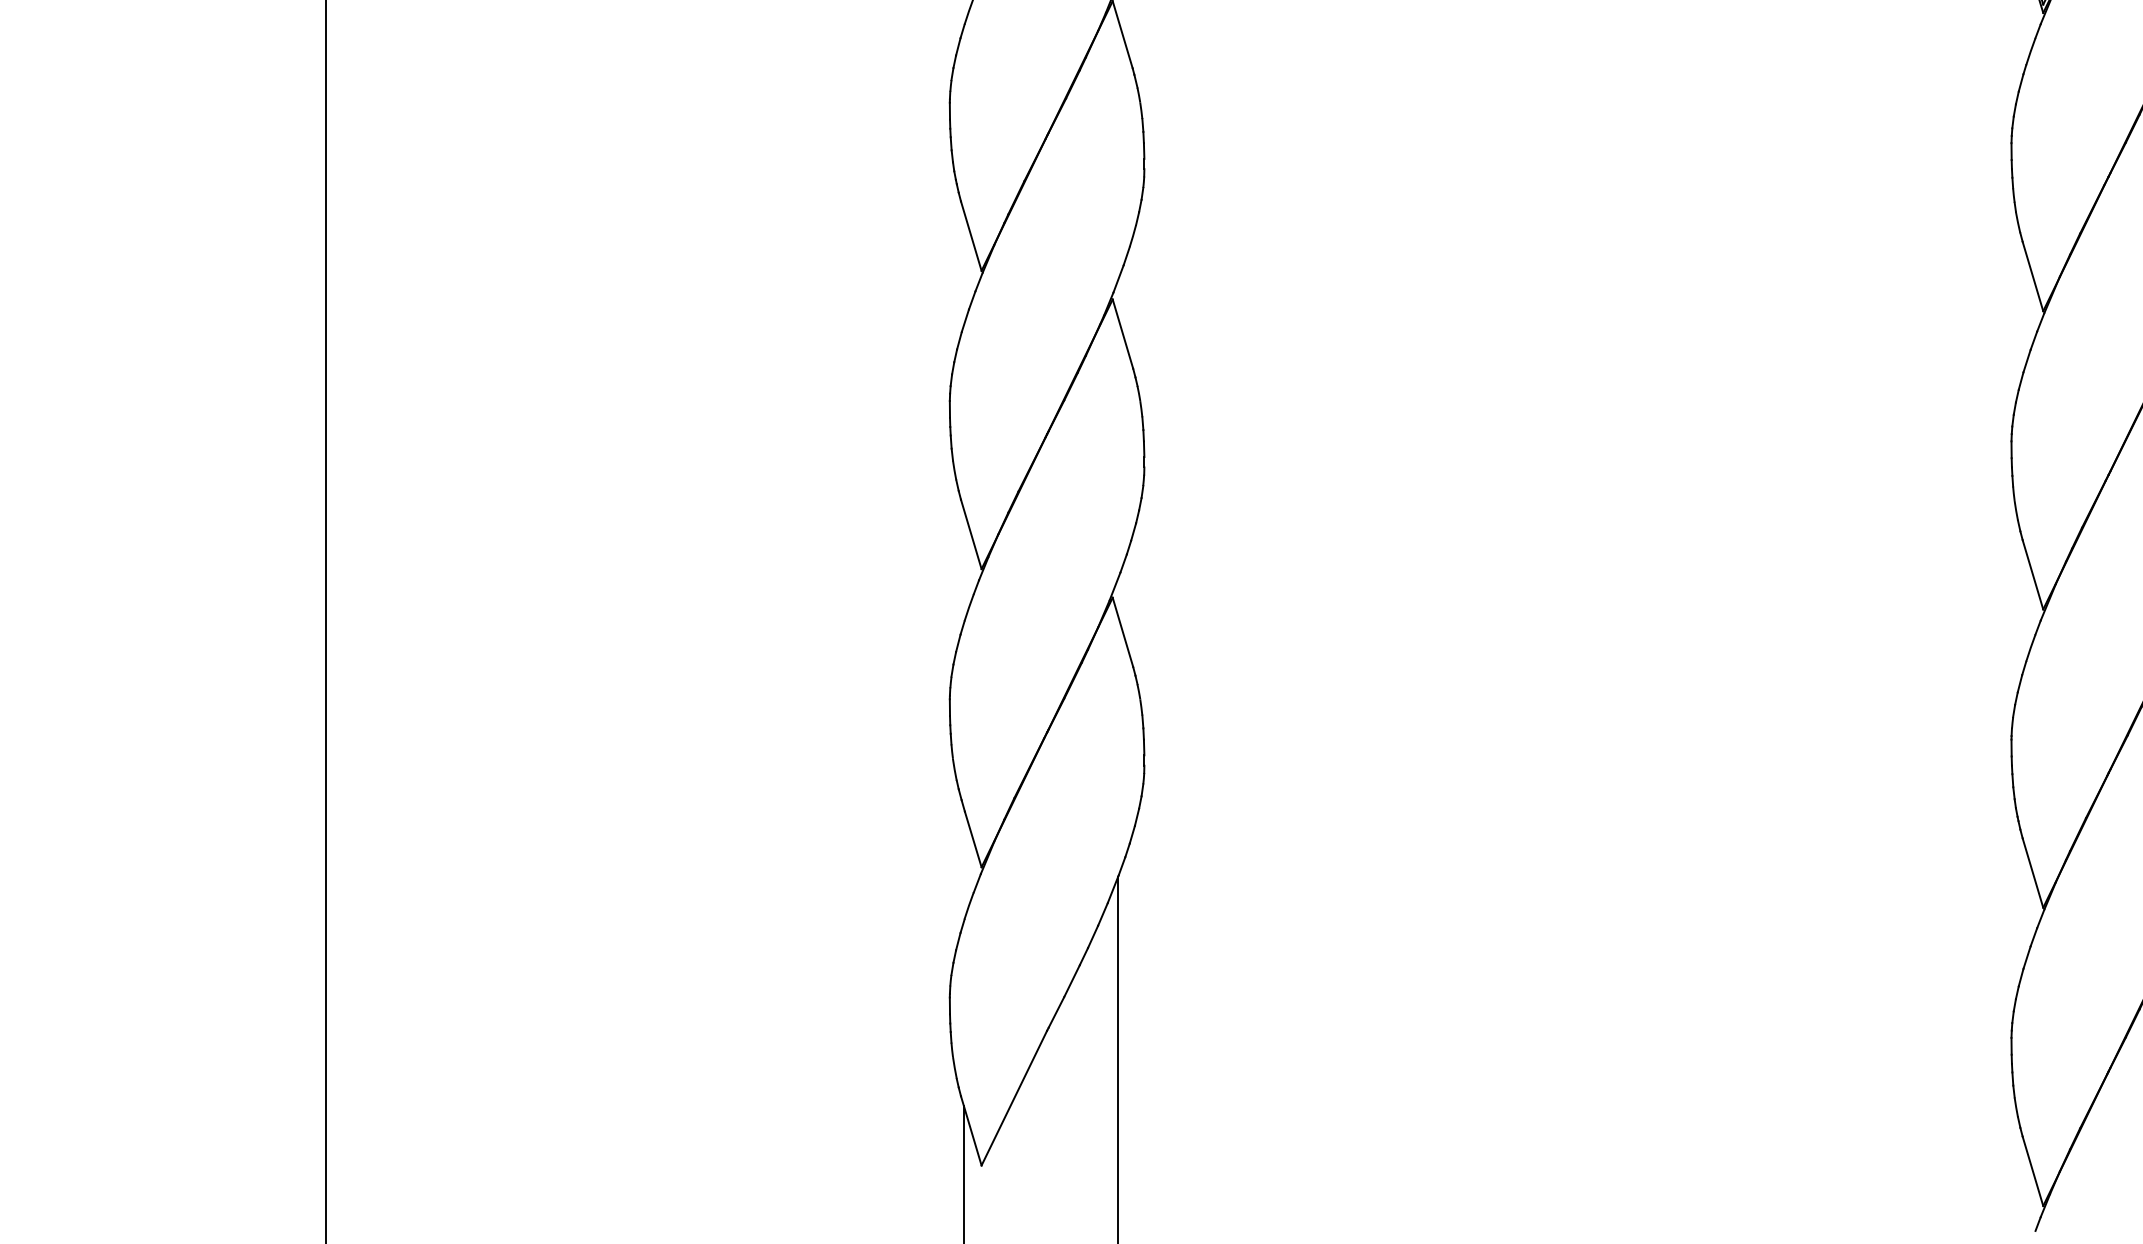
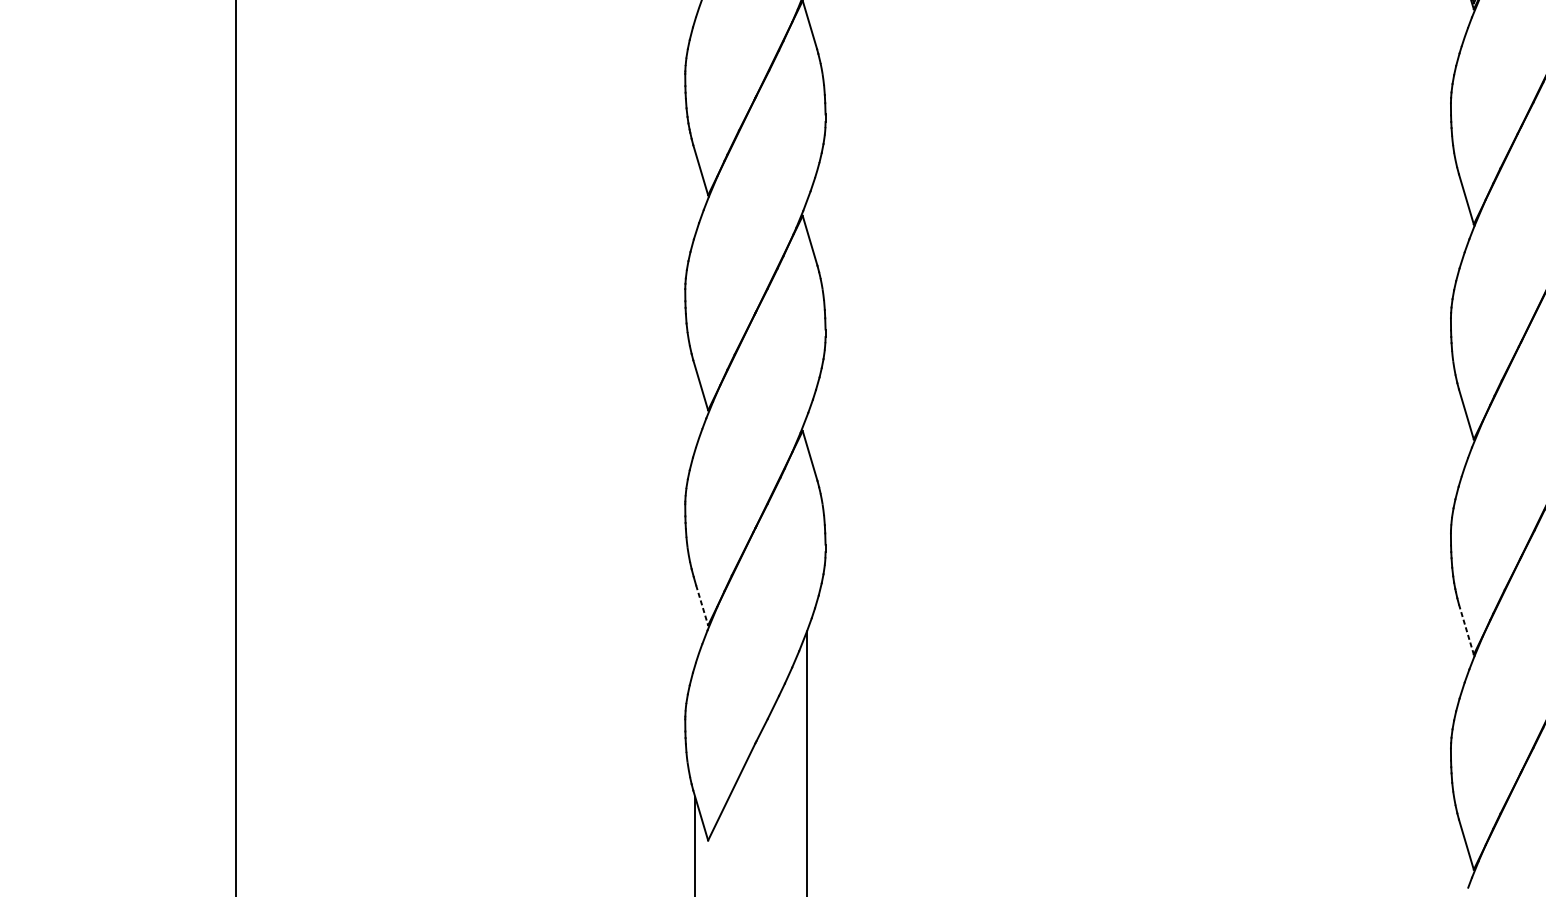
line: (973, 839) -> (702, 605), solid -> dashed
line: (2033, 873) -> (1466, 629), solid -> dashed

